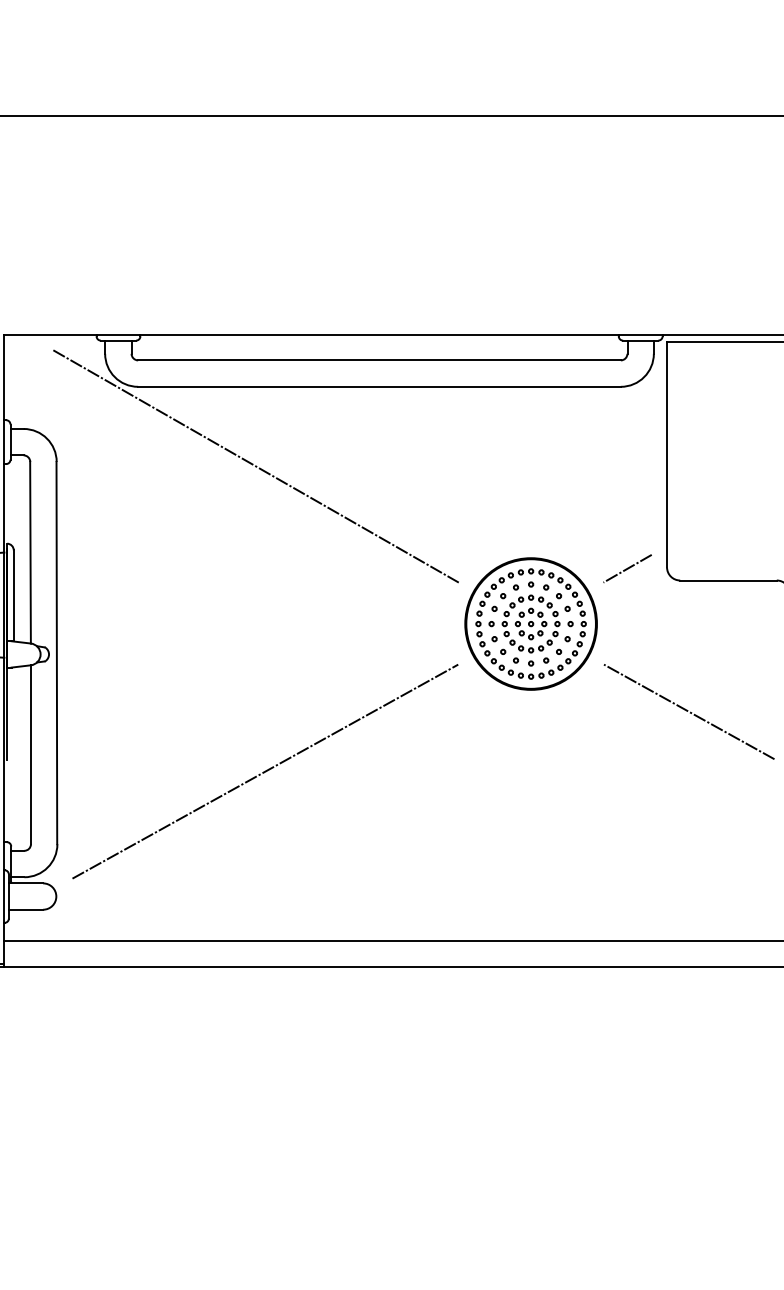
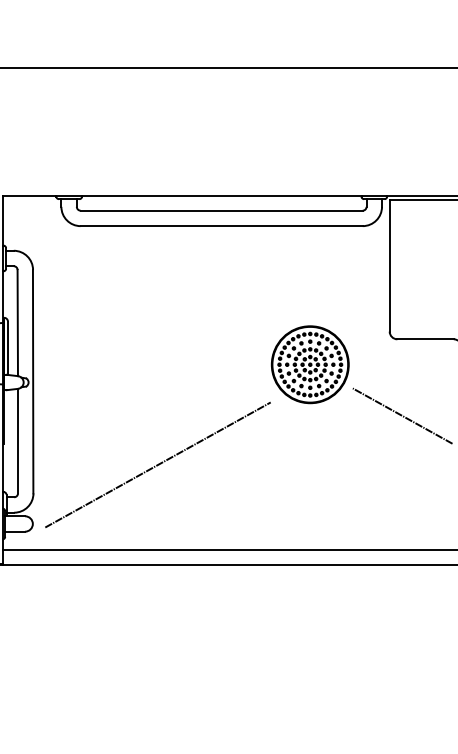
line: (255, 466) -> (149, 272), removed
line: (627, 568) -> (366, 332), removed
line: (264, 770) -> (157, 464), moved

